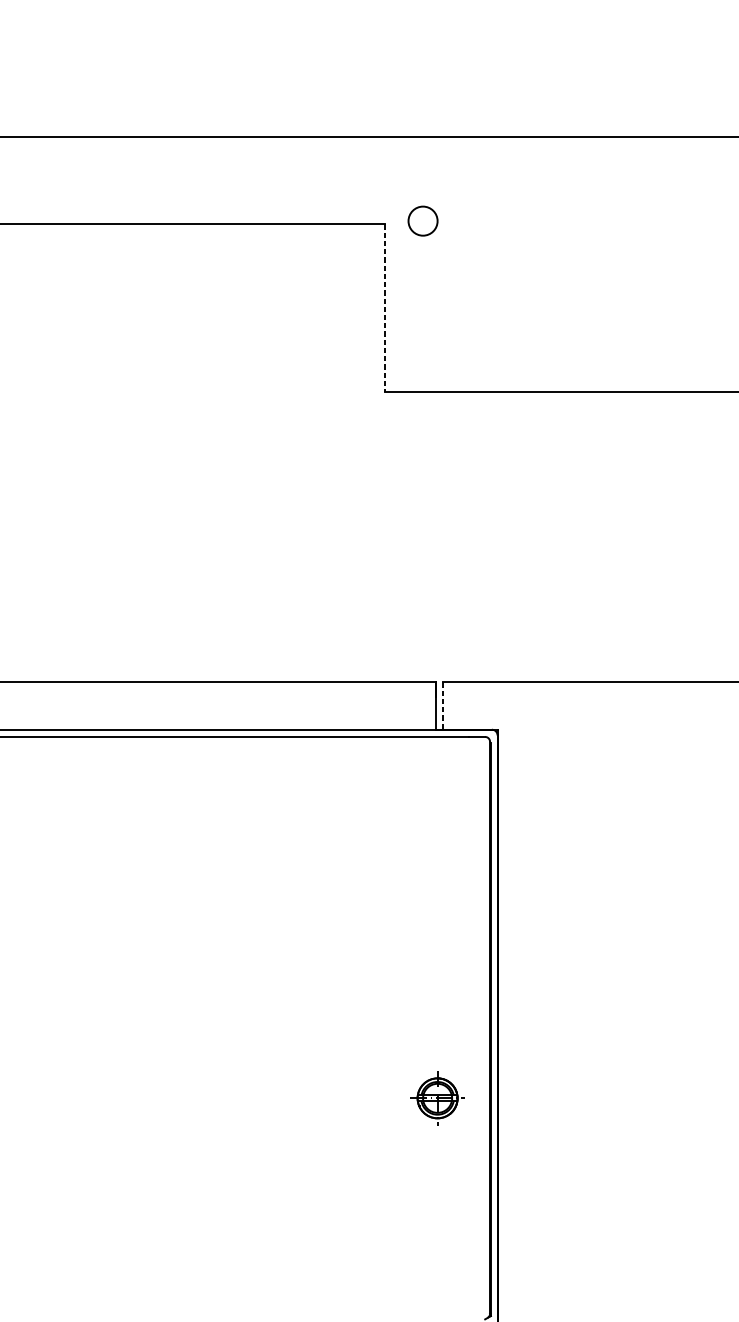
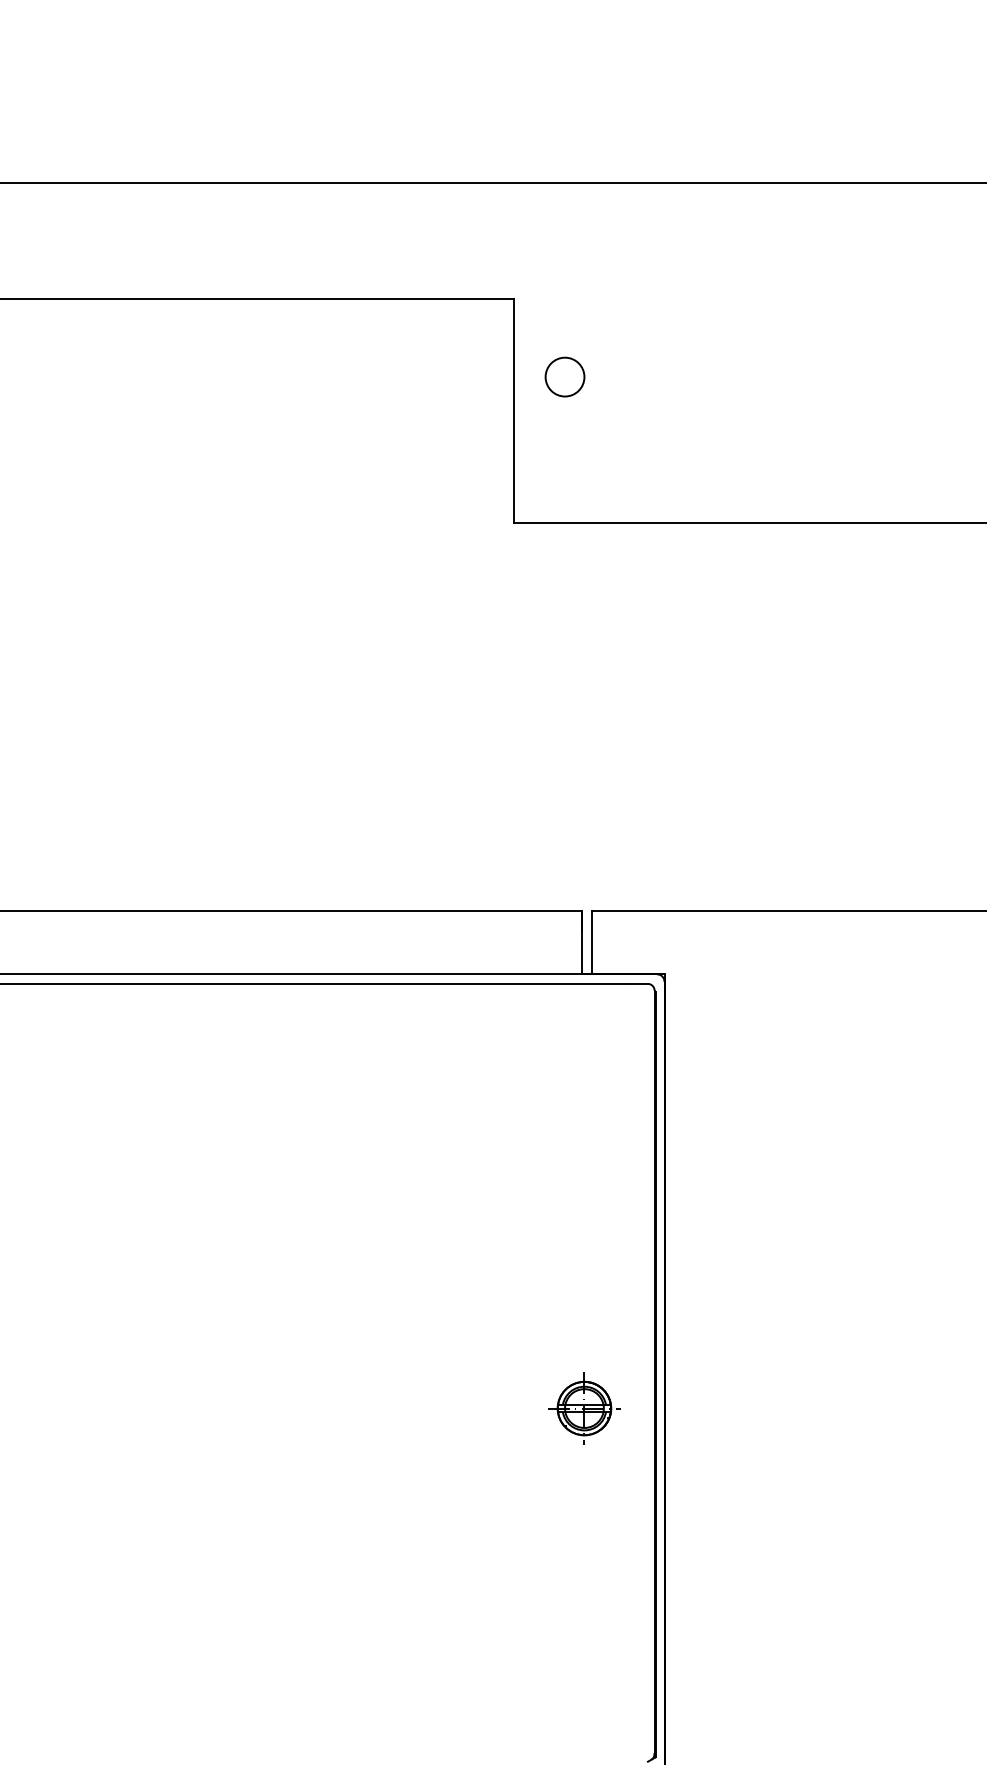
circle: (422, 220) -> (564, 376), moved
line: (385, 308) -> (514, 411), dashed -> solid
line: (442, 705) -> (591, 942), dashed -> solid
part: (437, 1098) -> (584, 1408), moved

